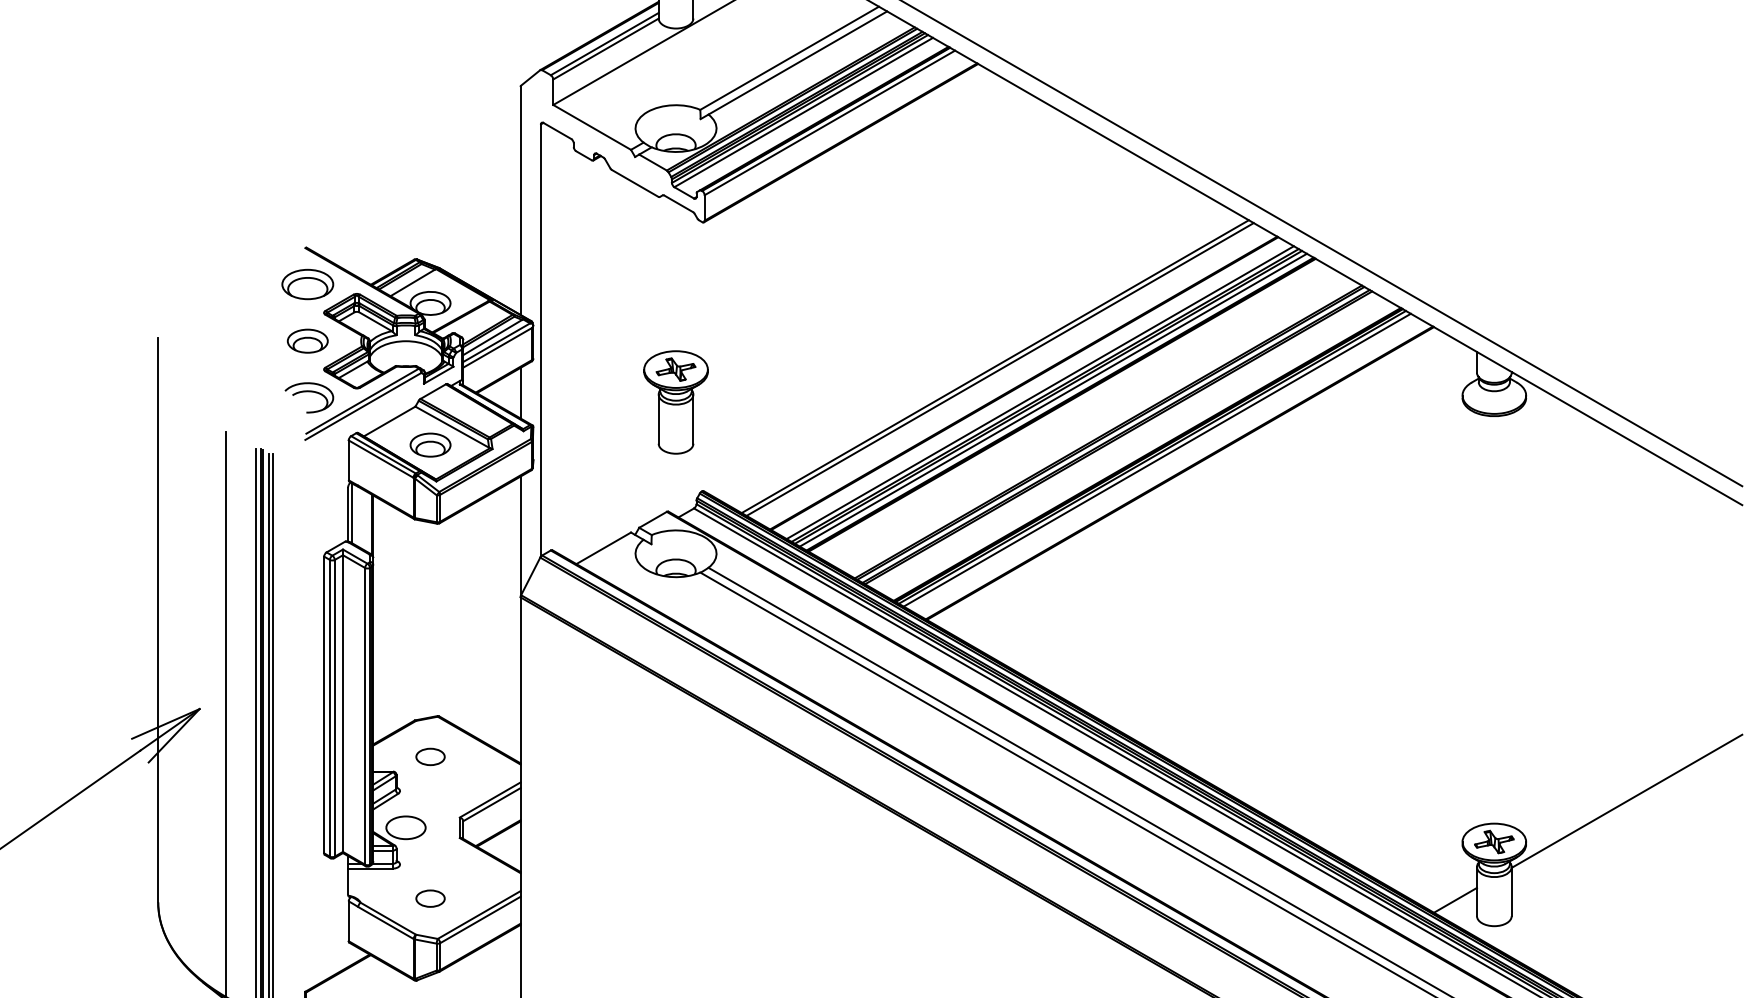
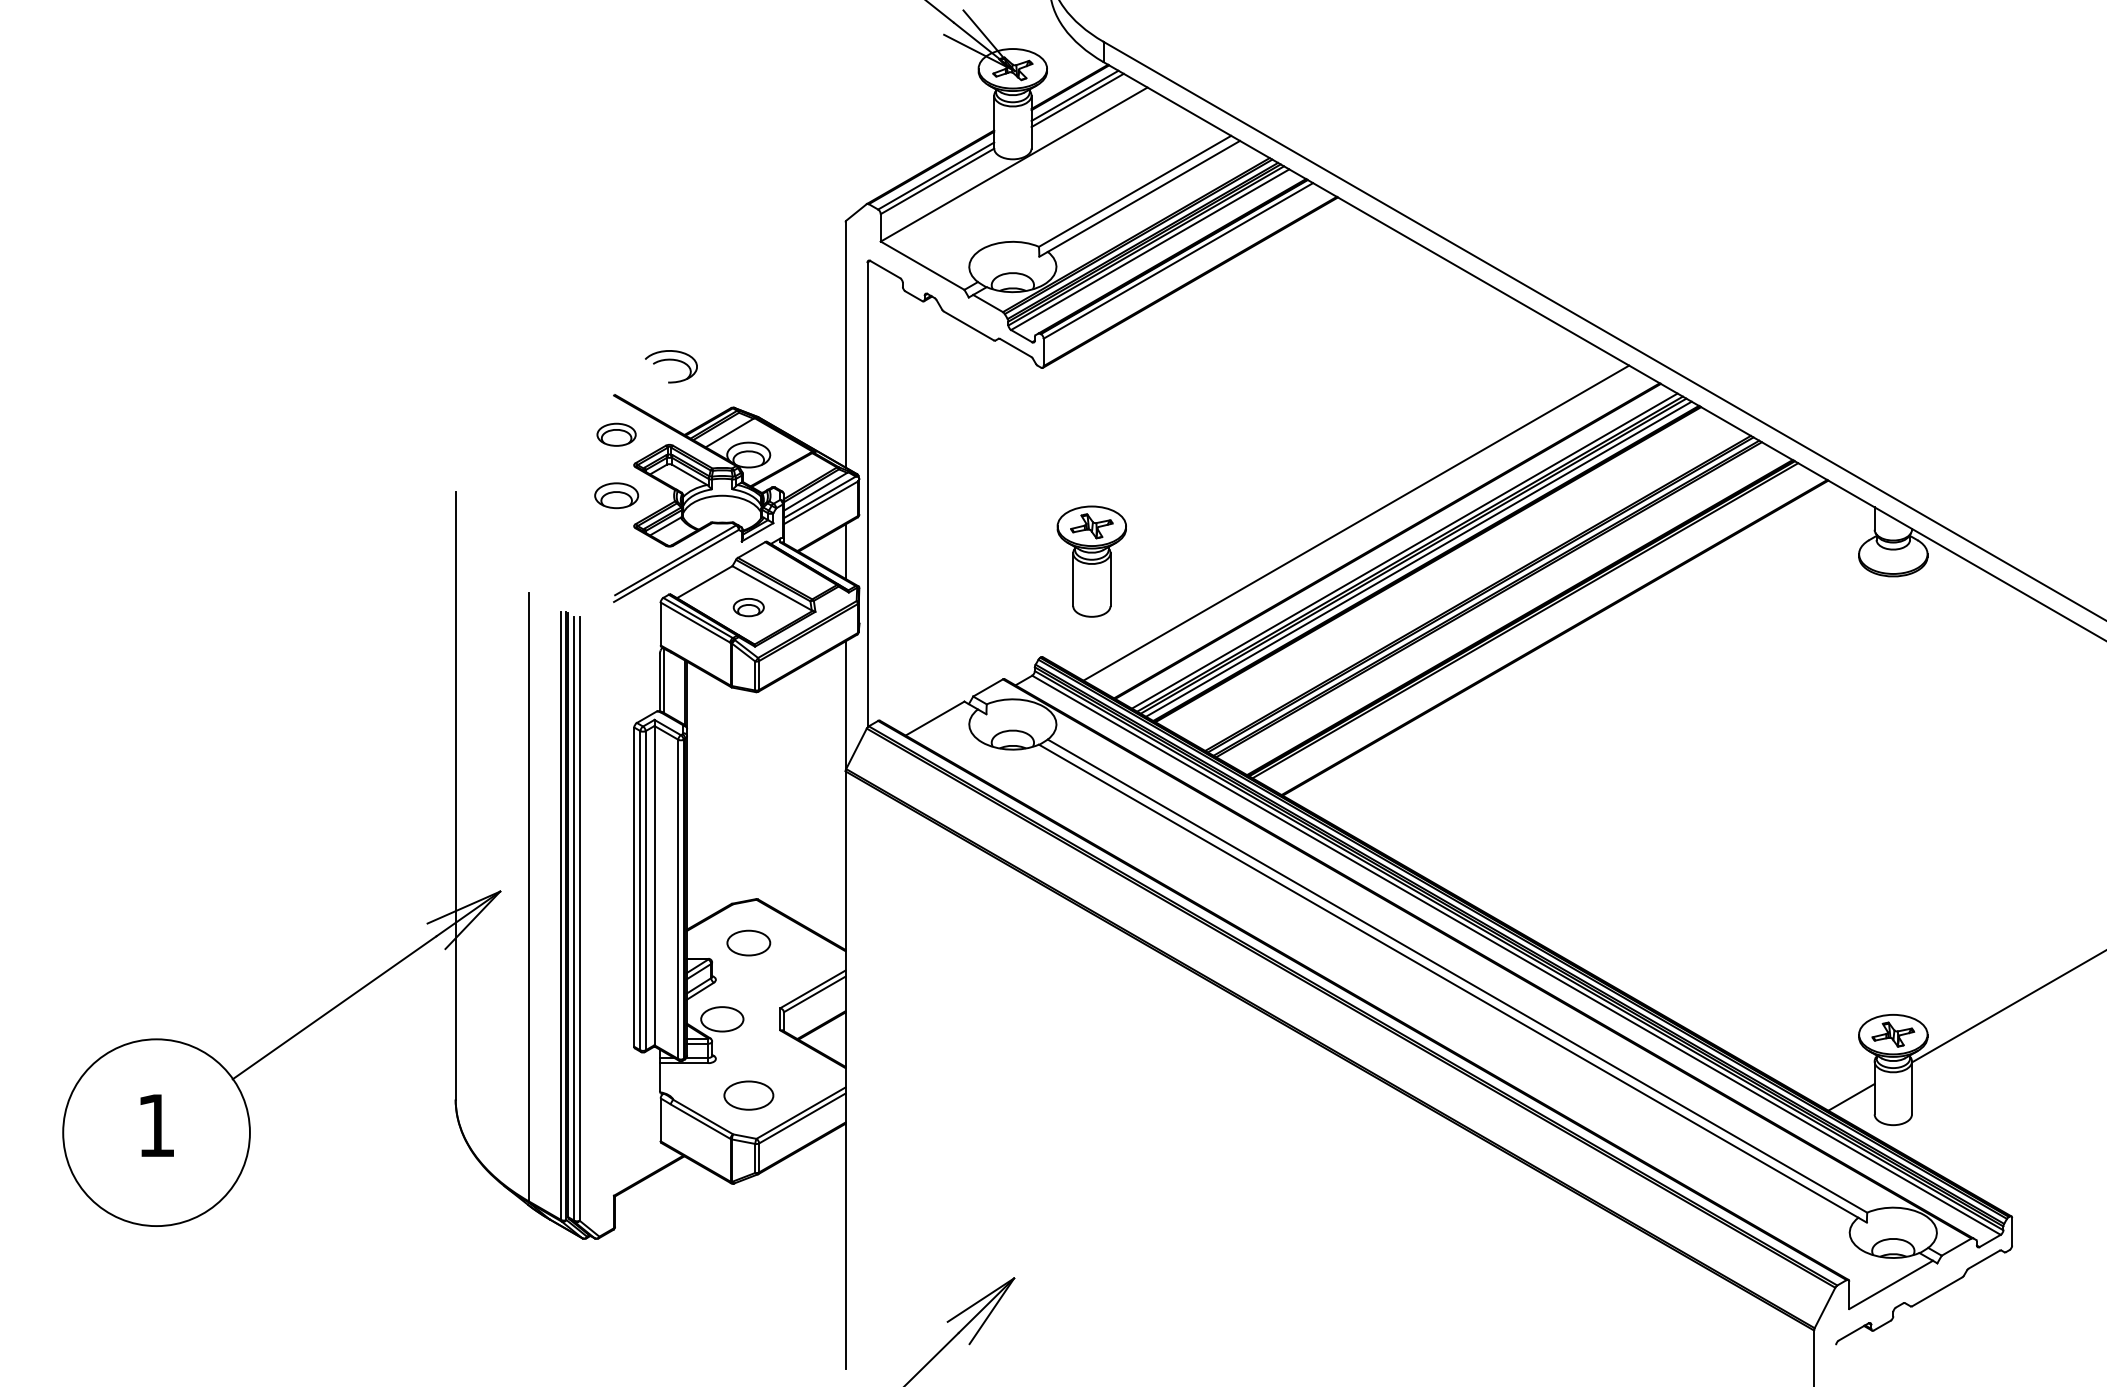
part: (307, 284) -> (616, 434), size x0.7
line: (1000, 368) -> (1361, 525), removed
part: (308, 397) -> (670, 366), moved
part: (675, 402) -> (1091, 561), moved
part: (430, 445) -> (748, 607), size x0.7
line: (1157, 459) -> (1530, 623), removed
part: (430, 756) -> (748, 942), size x1.4
part: (430, 898) -> (748, 1095), size x1.6

